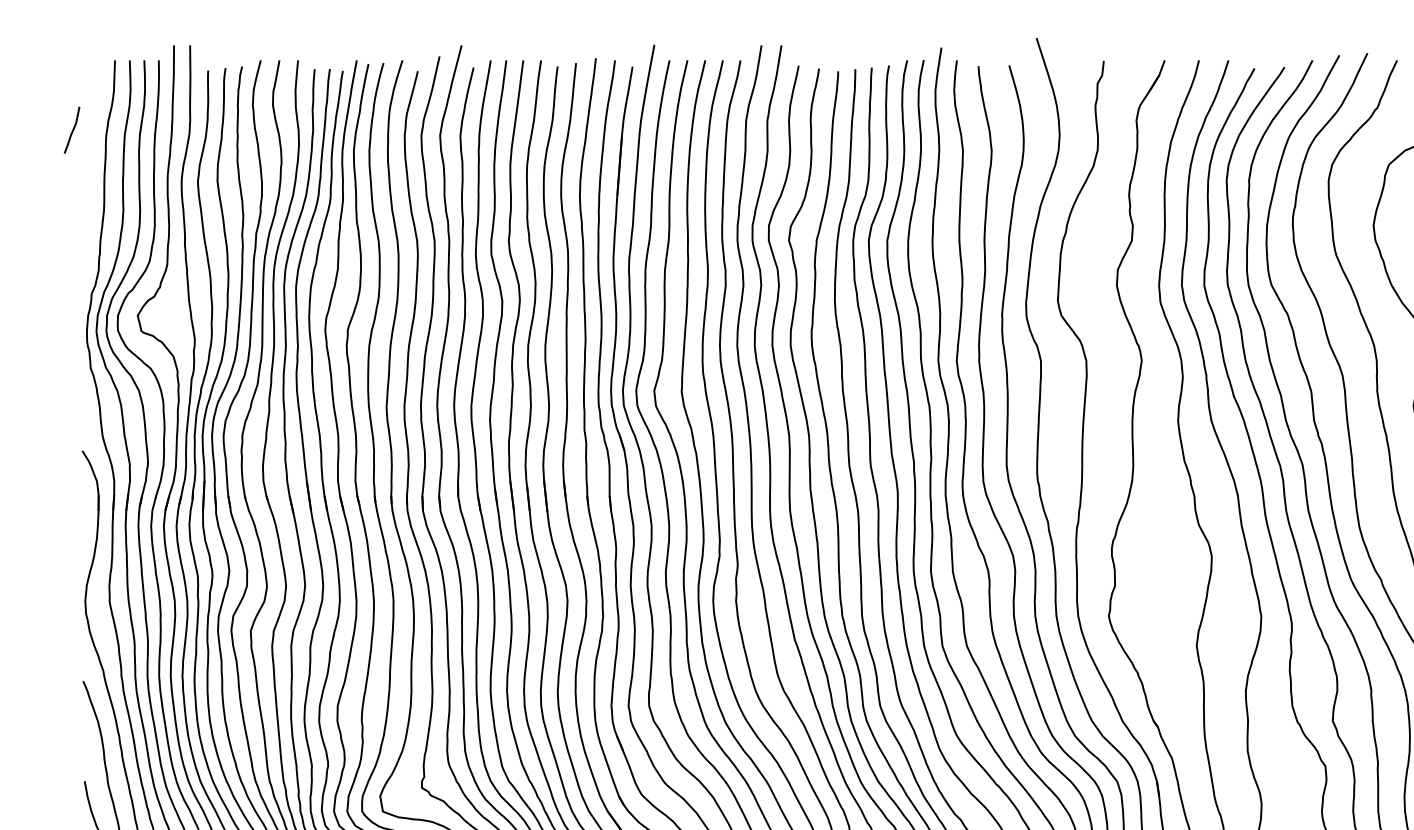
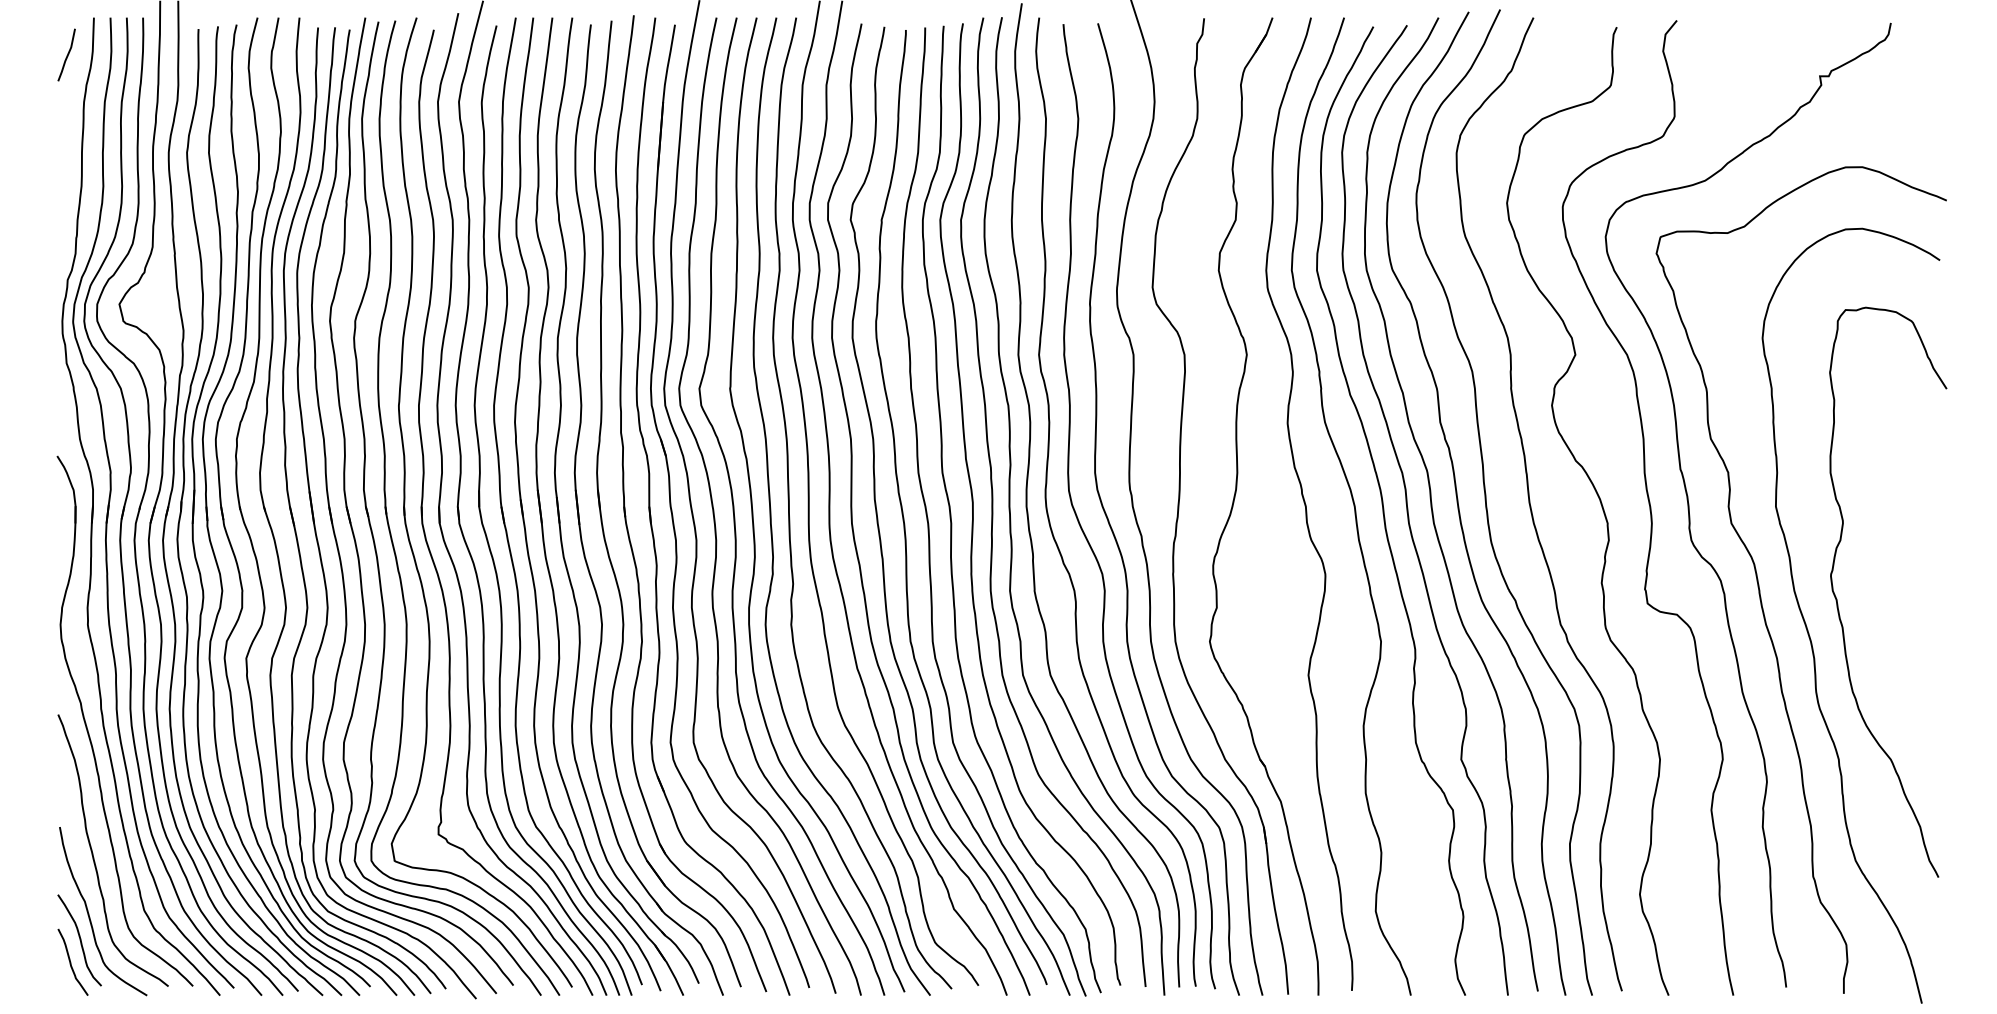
line: (72, 129) -> (67, 54), moved

